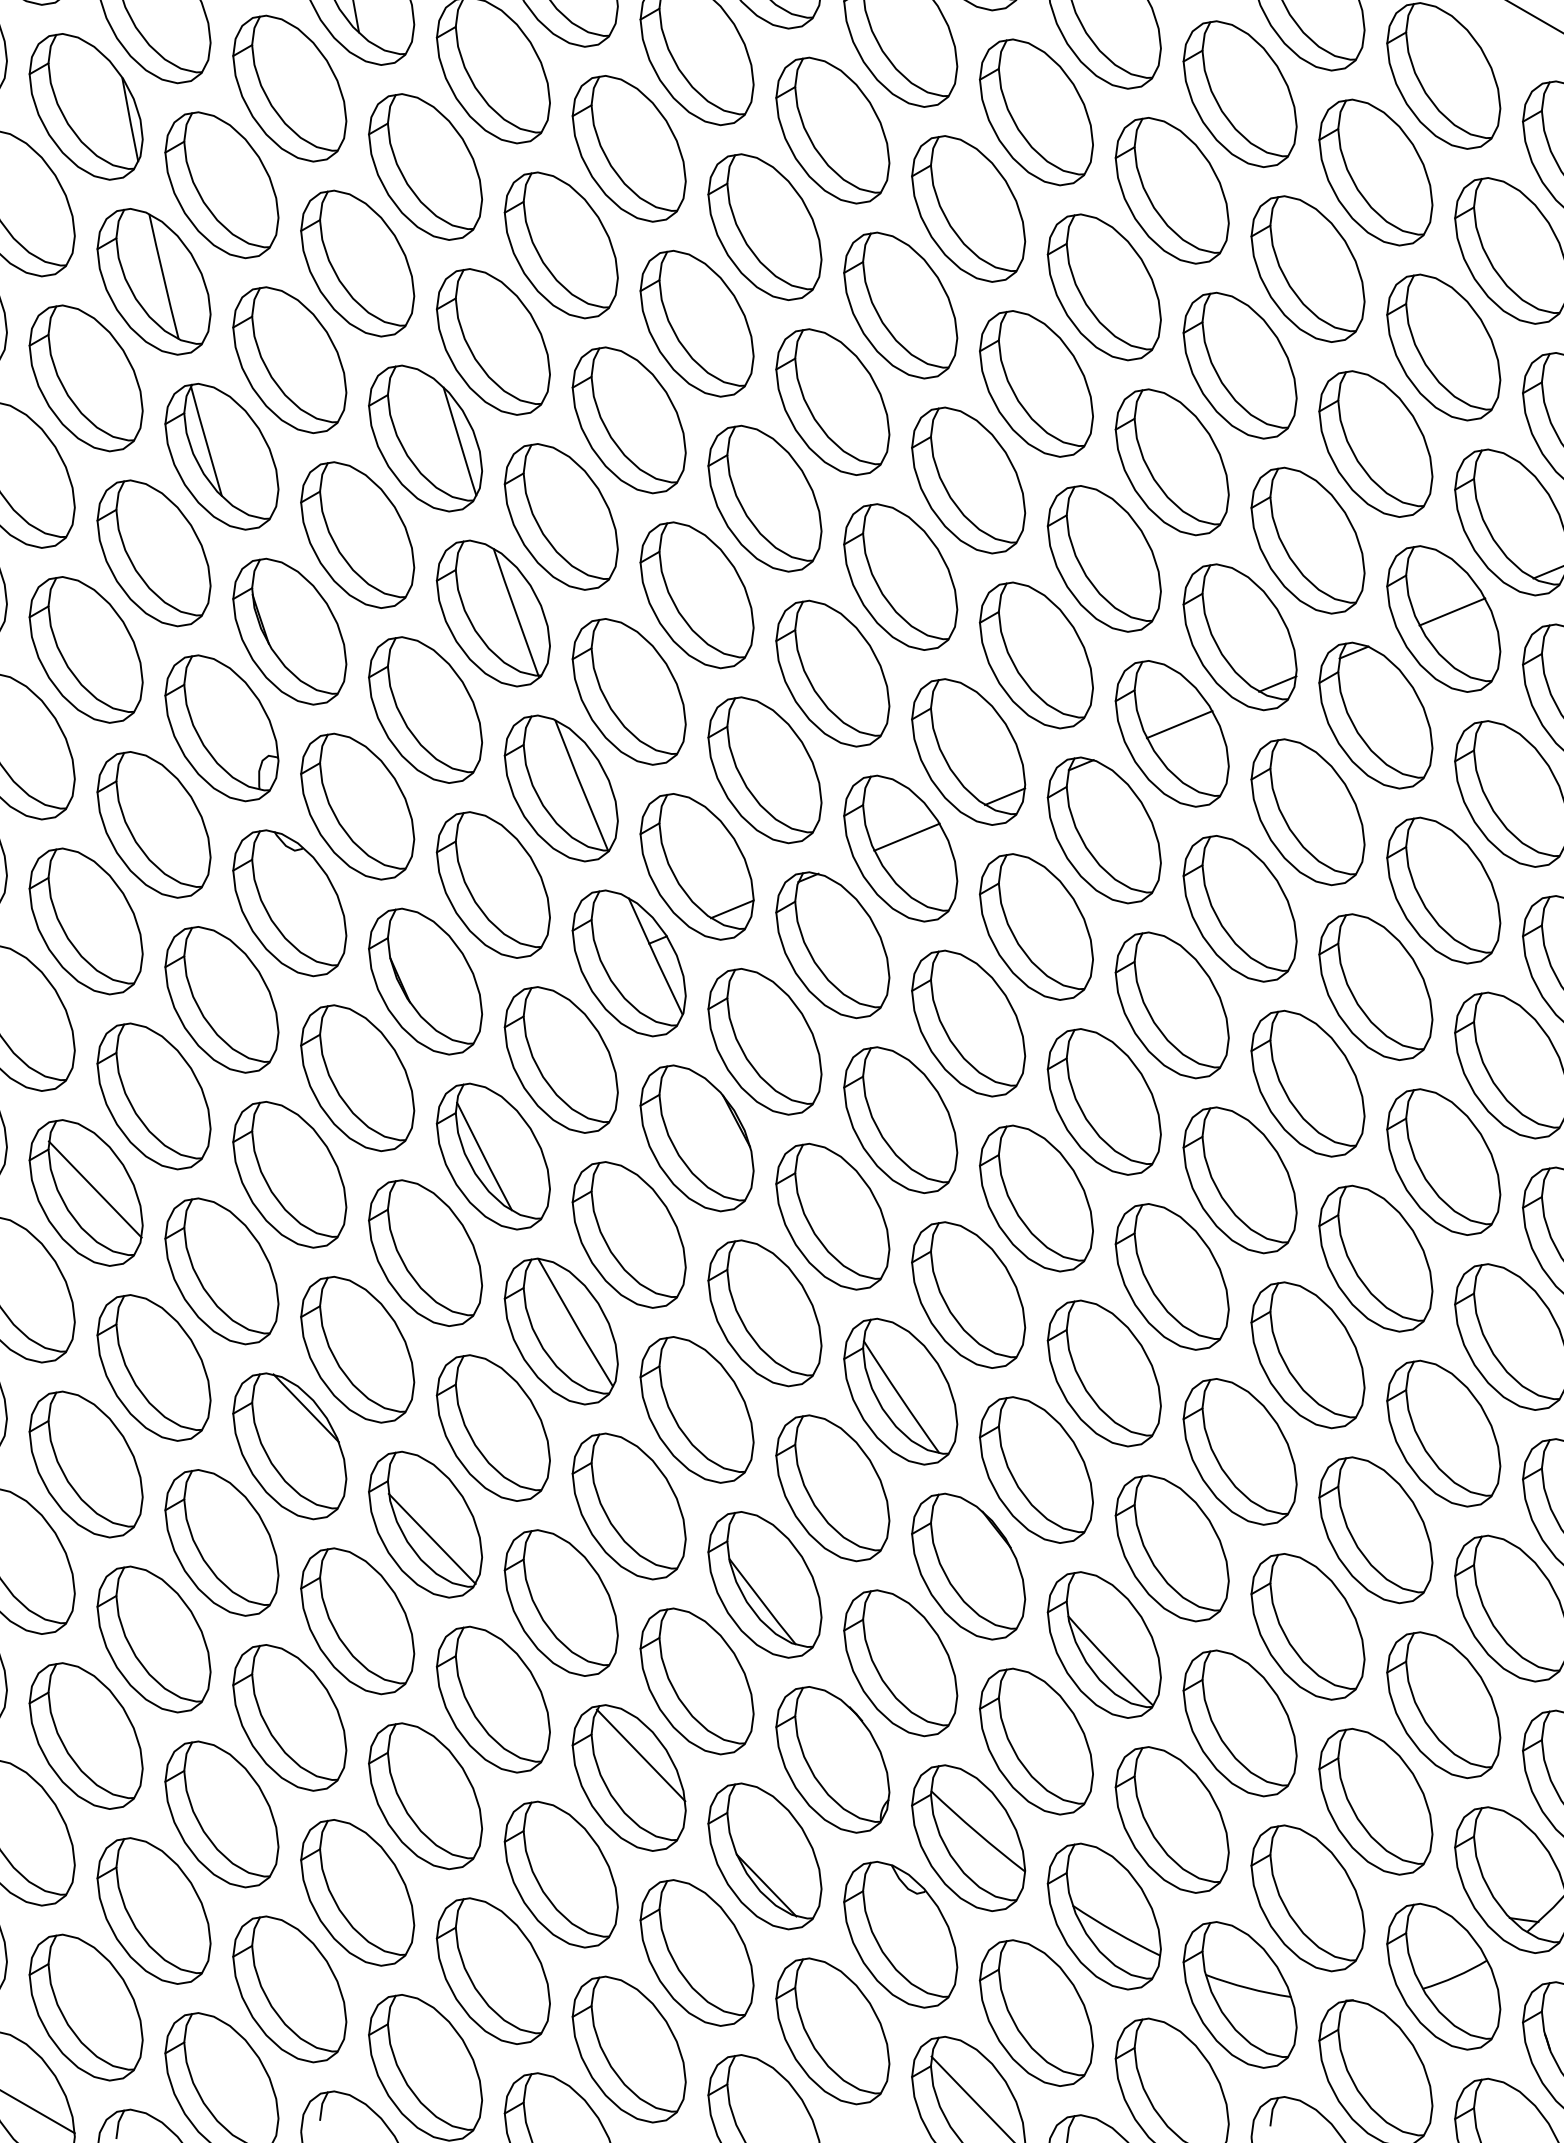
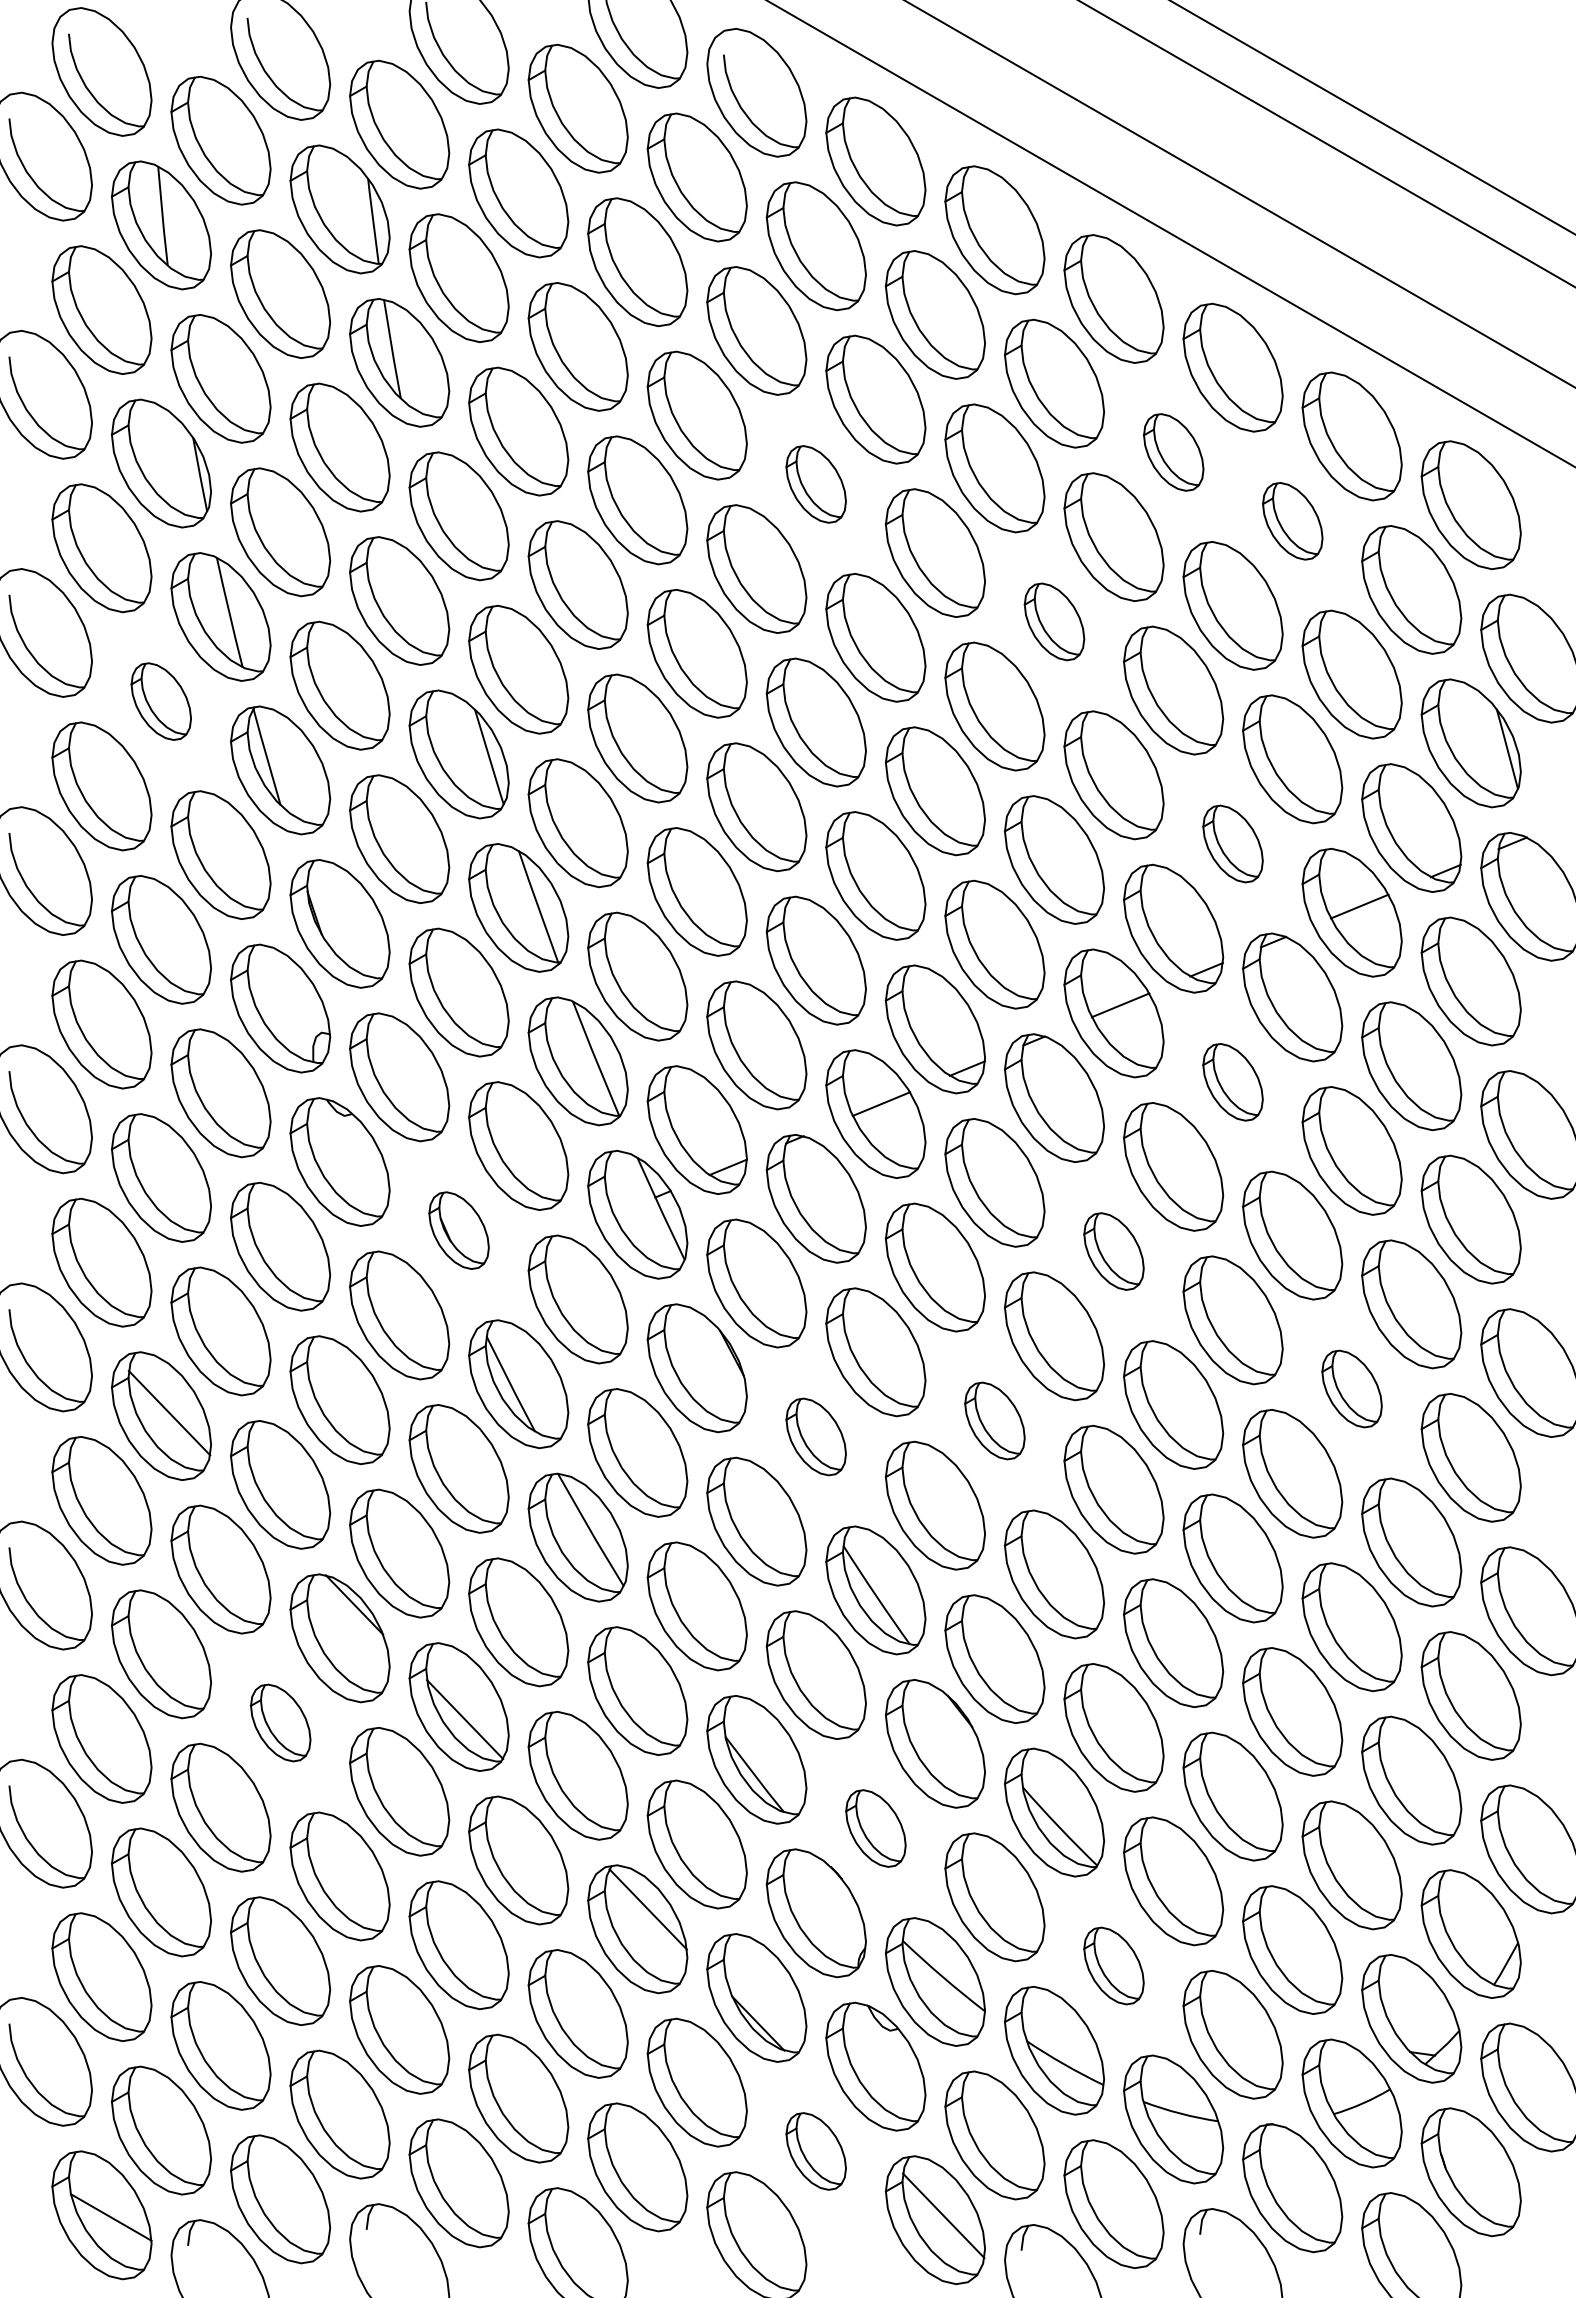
part: (1240, 94) -> (1173, 452), size x0.6
part: (831, 130) -> (815, 484), size x0.6
part: (1375, 172) -> (1292, 521), size x0.6
part: (1104, 286) -> (1054, 621), size x0.6
part: (85, 378) -> (160, 701), size x0.6
part: (1307, 540) -> (1232, 843), size x0.6
part: (1307, 812) -> (1232, 1082), size x0.6
part: (424, 981) -> (458, 1230), size x0.6
part: (1171, 1005) -> (1113, 1251), size x0.6
part: (1442, 1161) -> (1351, 1388), size x0.6
part: (1035, 1197) -> (994, 1420), size x0.6
part: (831, 1216) -> (815, 1436), size x0.6
part: (221, 1542) -> (280, 1722), size x0.6
part: (900, 1663) -> (875, 1828), size x0.6
part: (1171, 1819) -> (1113, 1965), size x0.6
part: (831, 2031) -> (815, 2151), size x0.6

